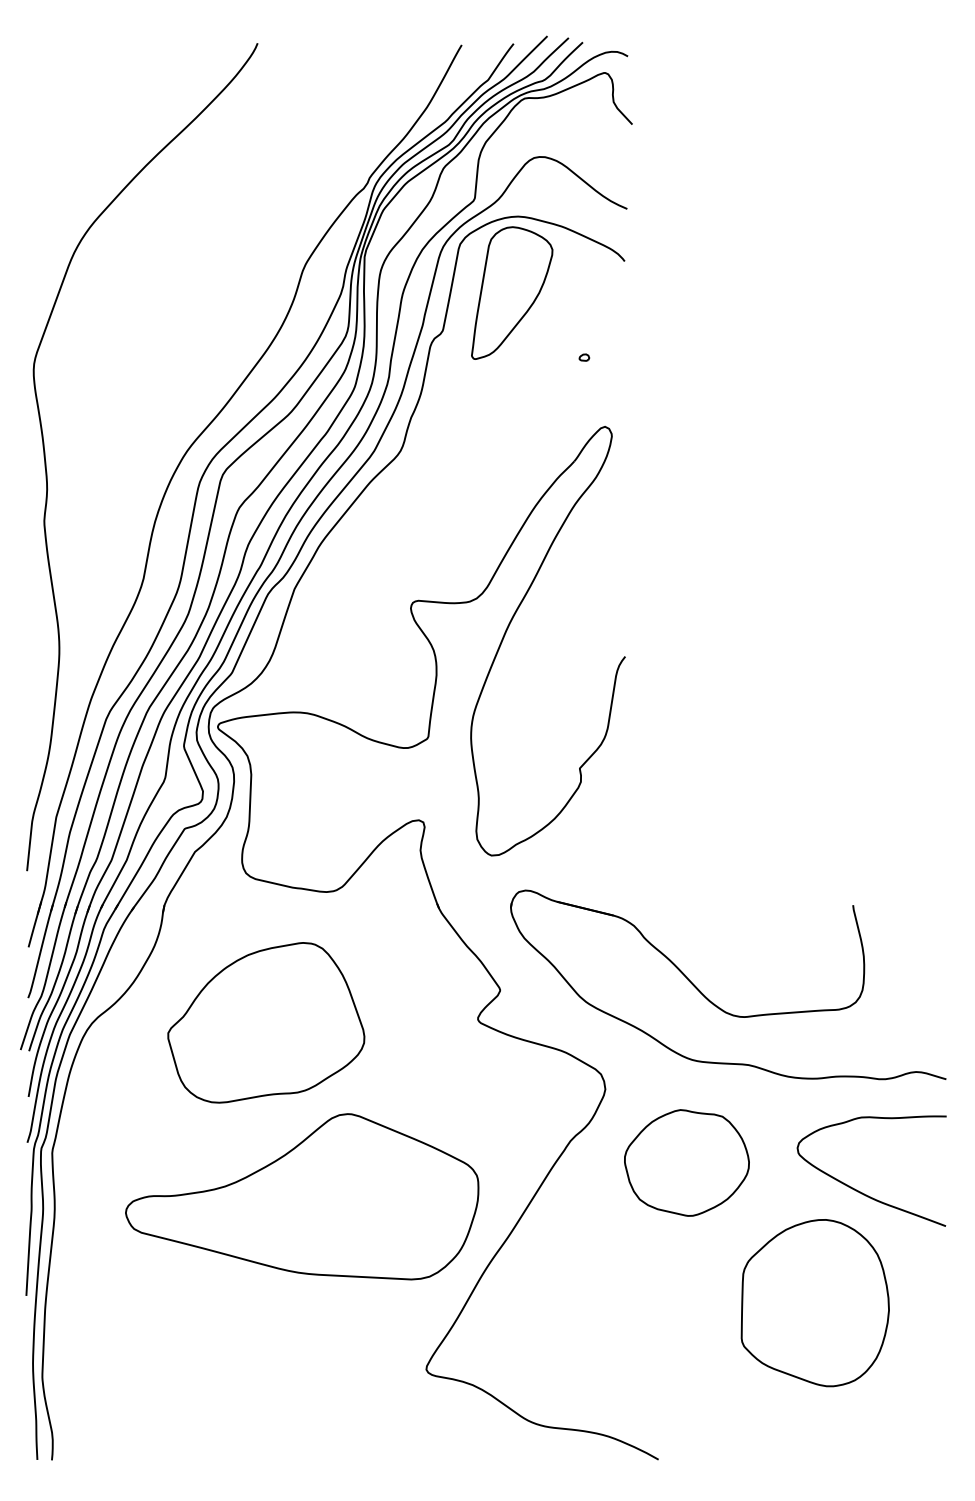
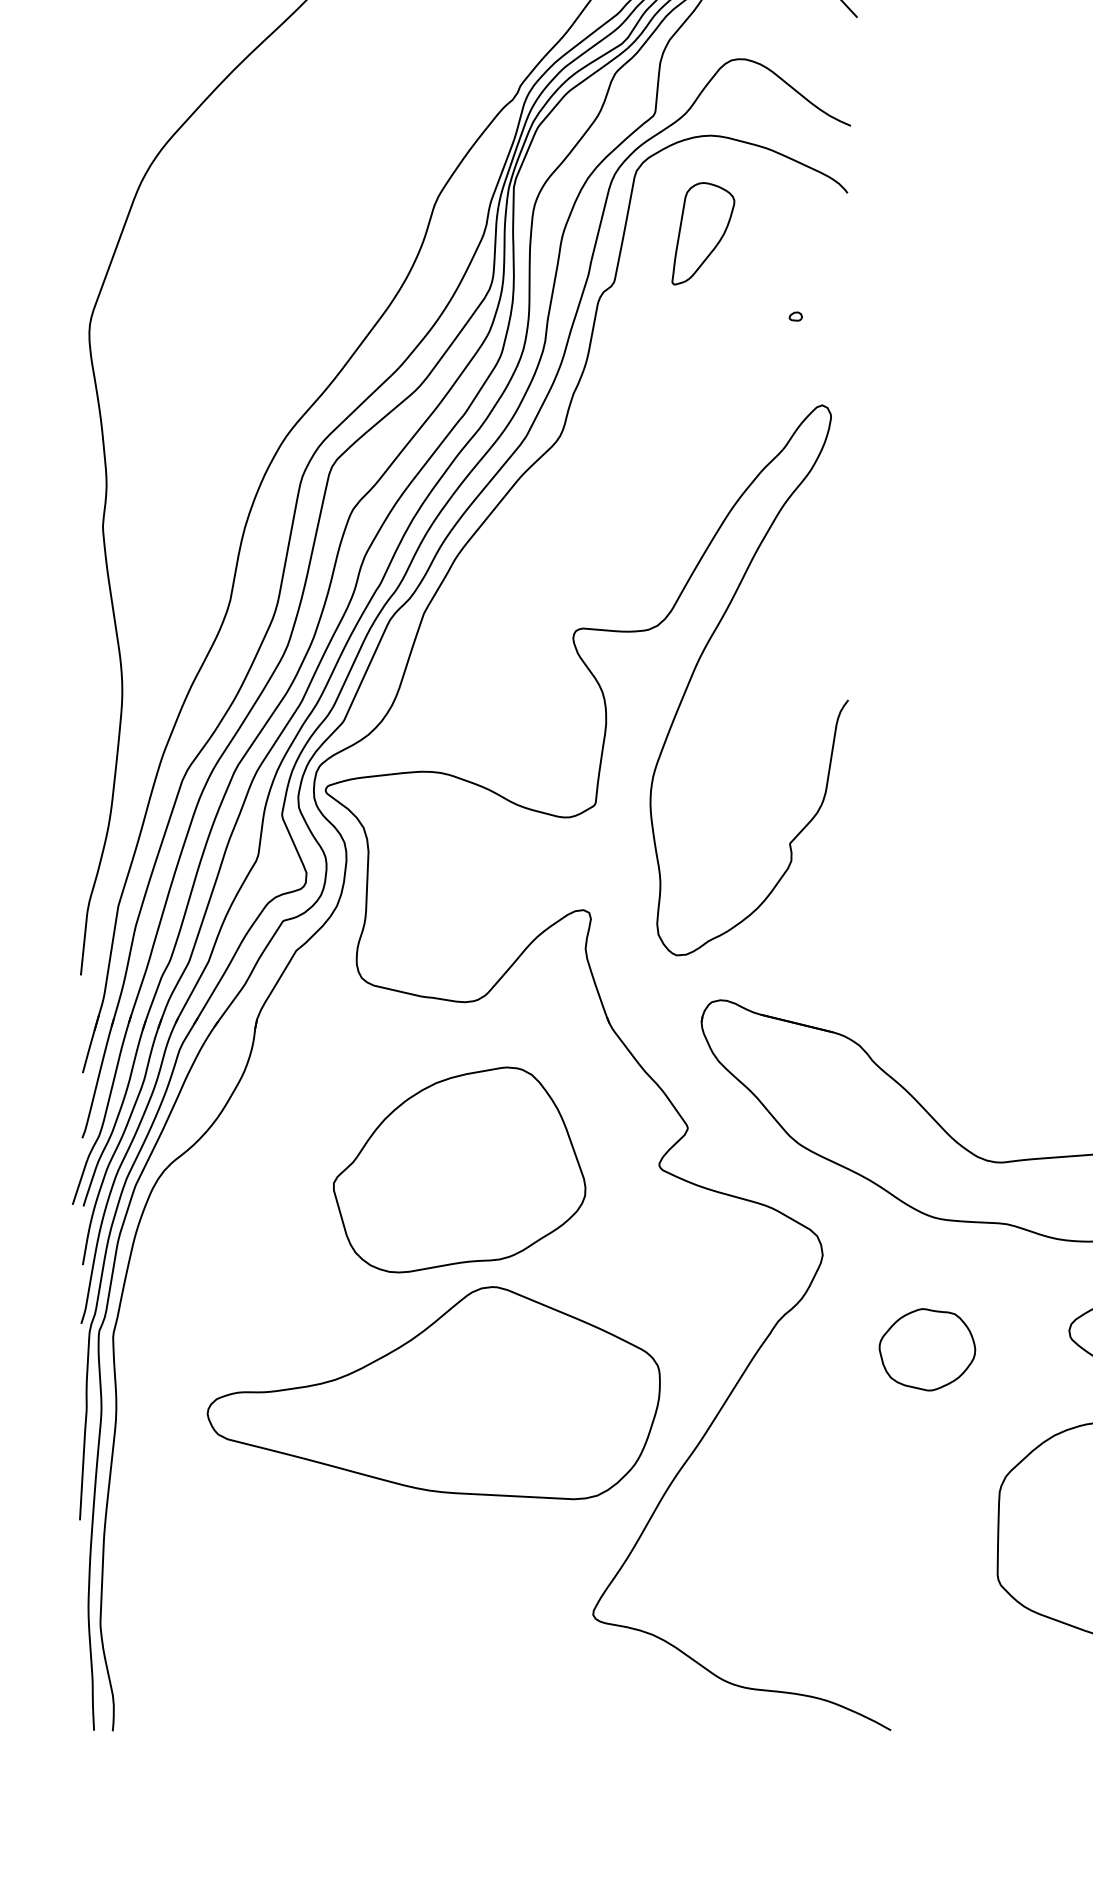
part: (512, 292) -> (703, 233), size x0.6
part: (266, 1022) -> (459, 1169), moved
part: (686, 1162) -> (926, 1349), size x0.6

